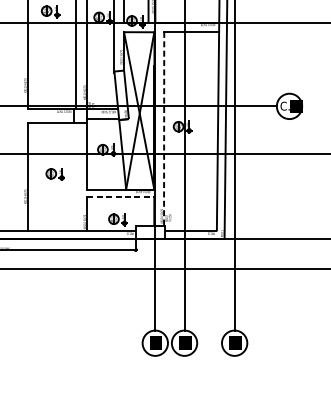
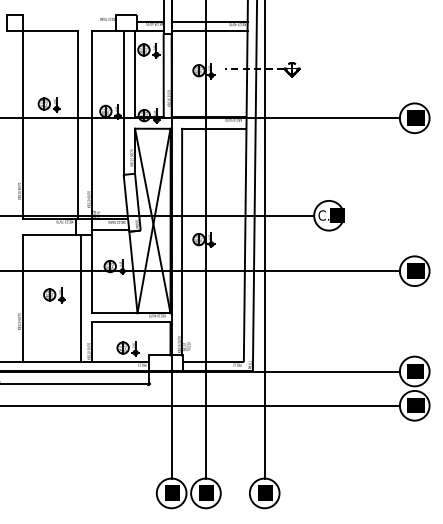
line: (164, 128) -> (182, 241), dashed -> solid
line: (77, 176) -> (80, 298), added
line: (121, 197) -> (131, 322), dashed -> solid

